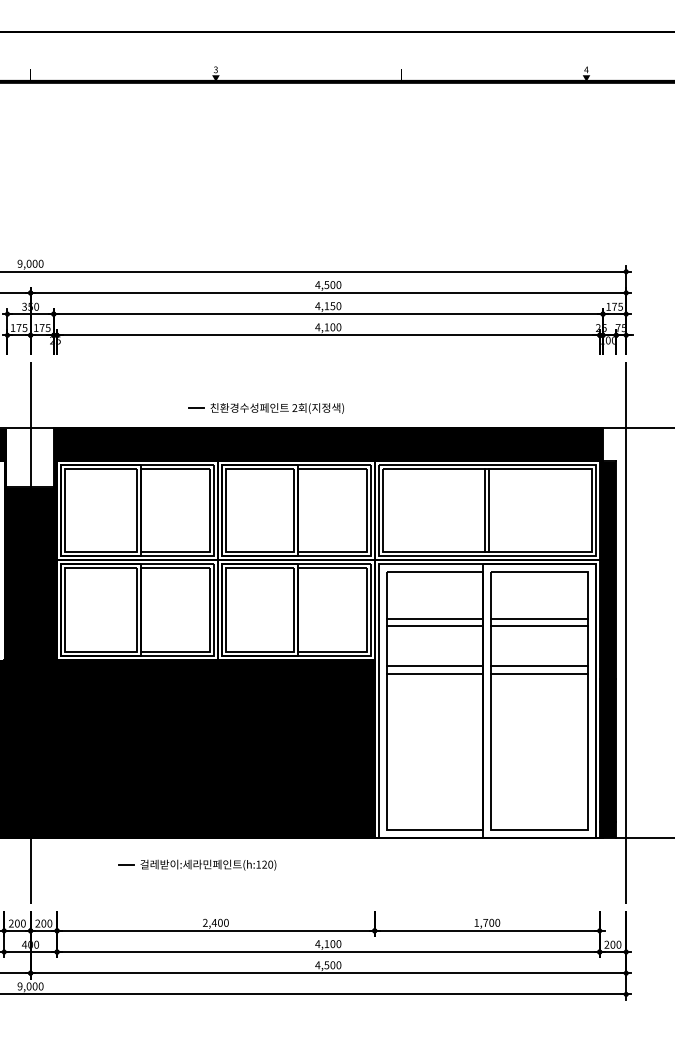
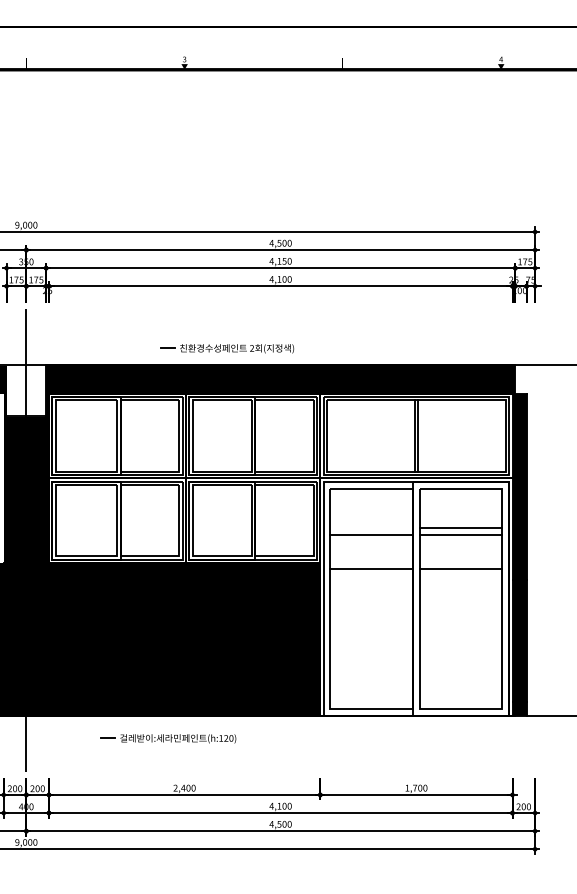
line: (434, 618) -> (371, 528), removed
line: (626, 632) -> (535, 540), removed
line: (434, 673) -> (371, 575), removed
line: (538, 673) -> (460, 575), removed

